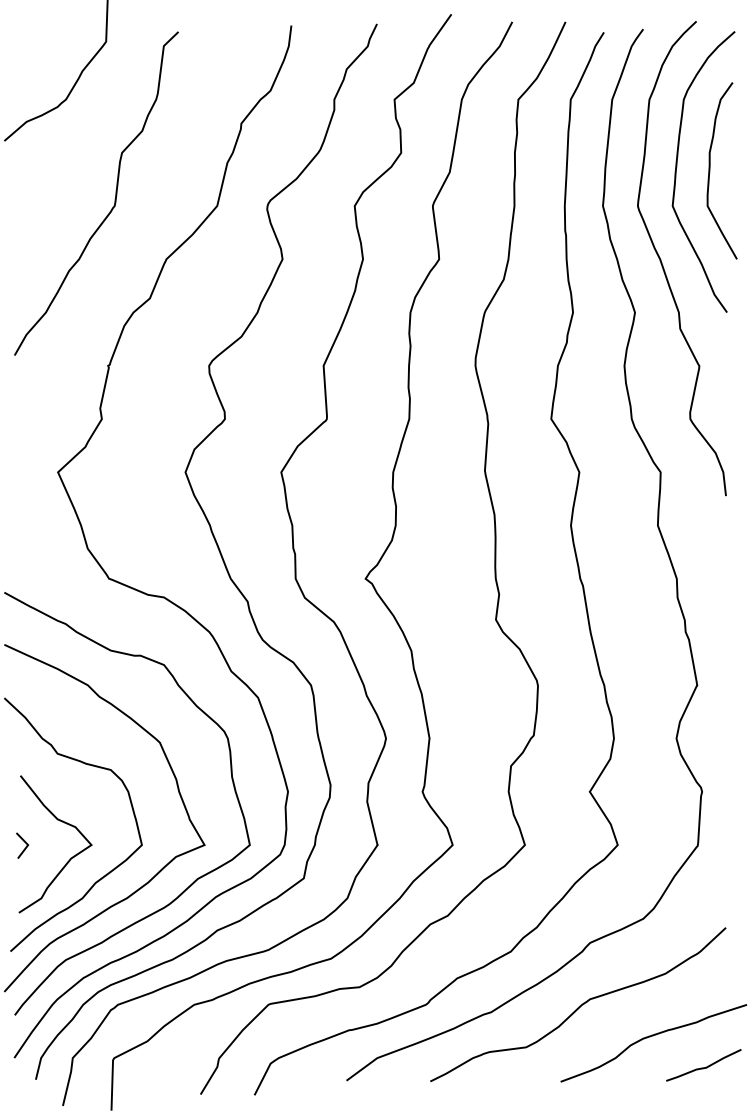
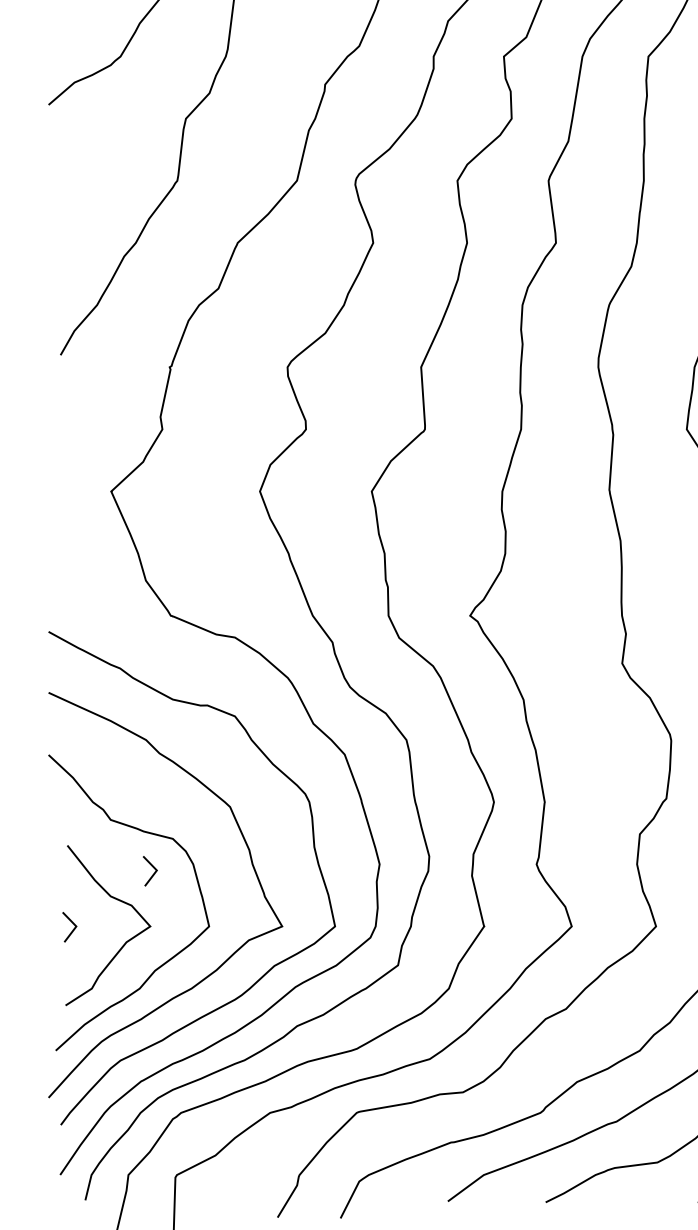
line: (94, 798) -> (153, 872), added

